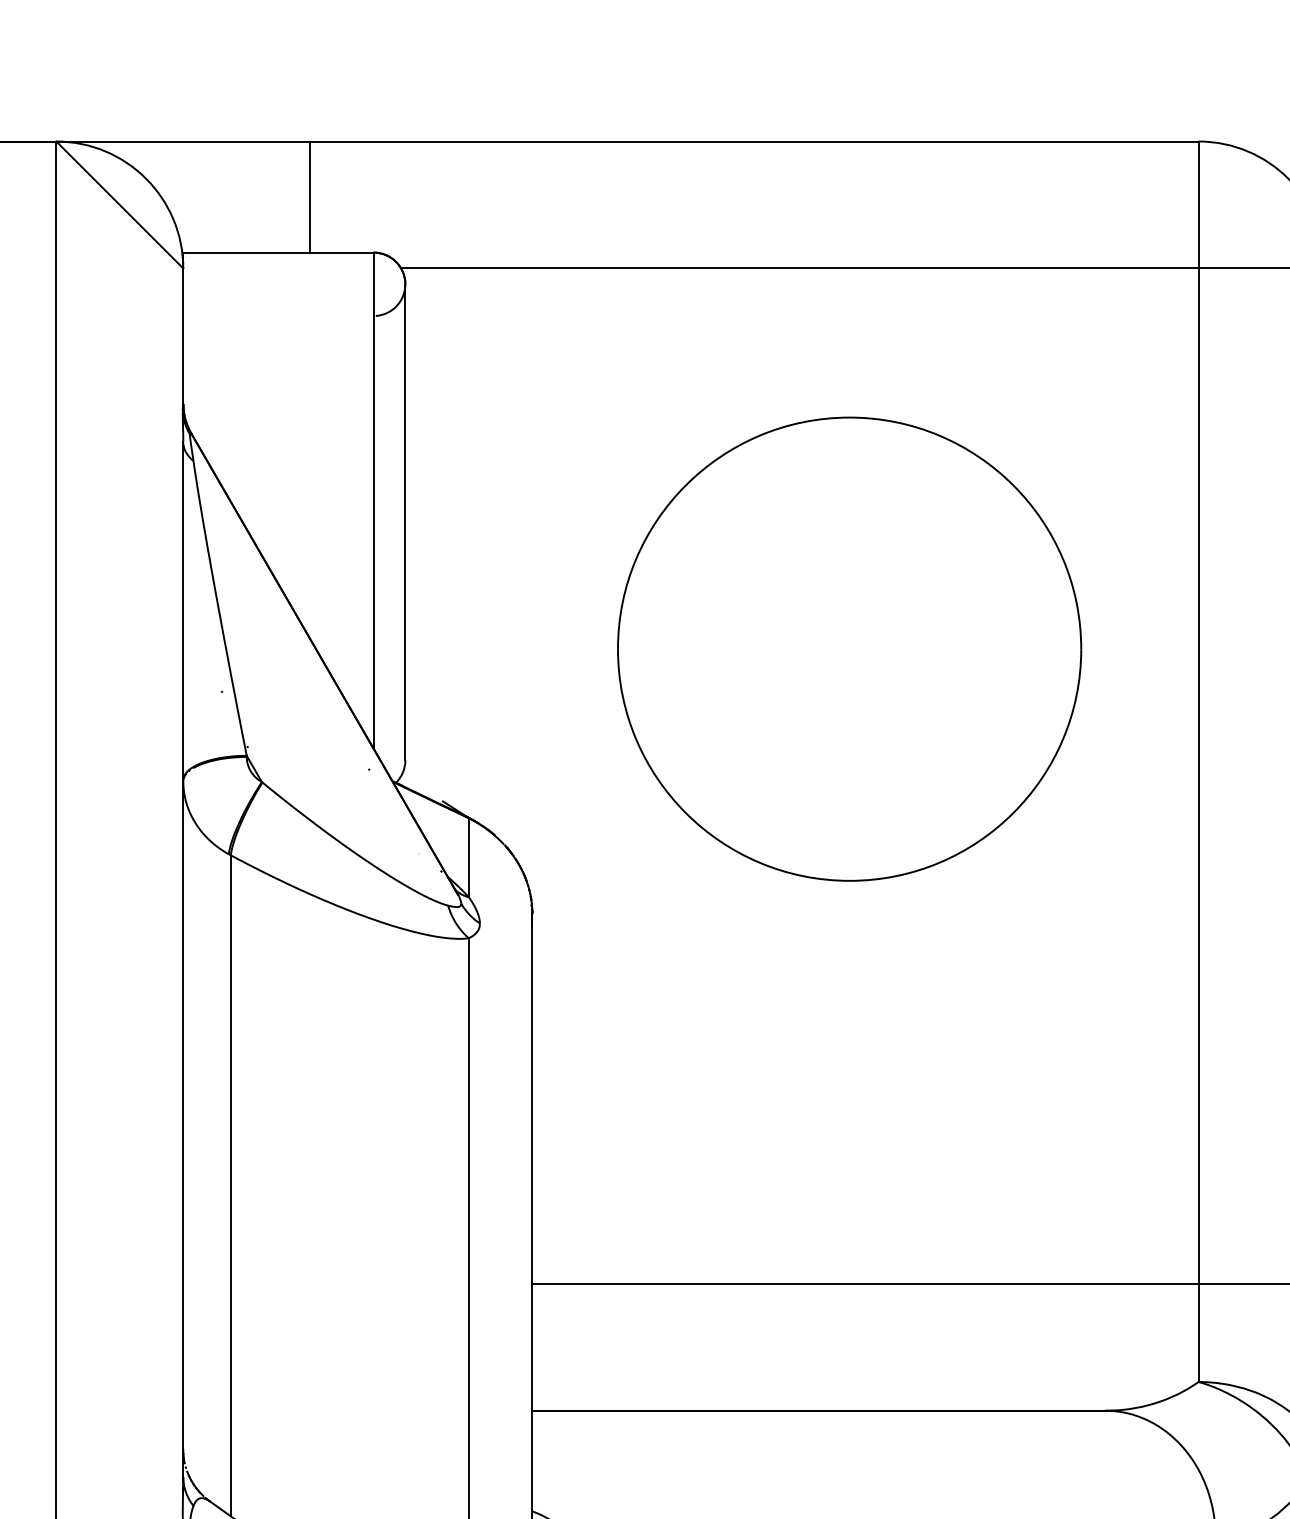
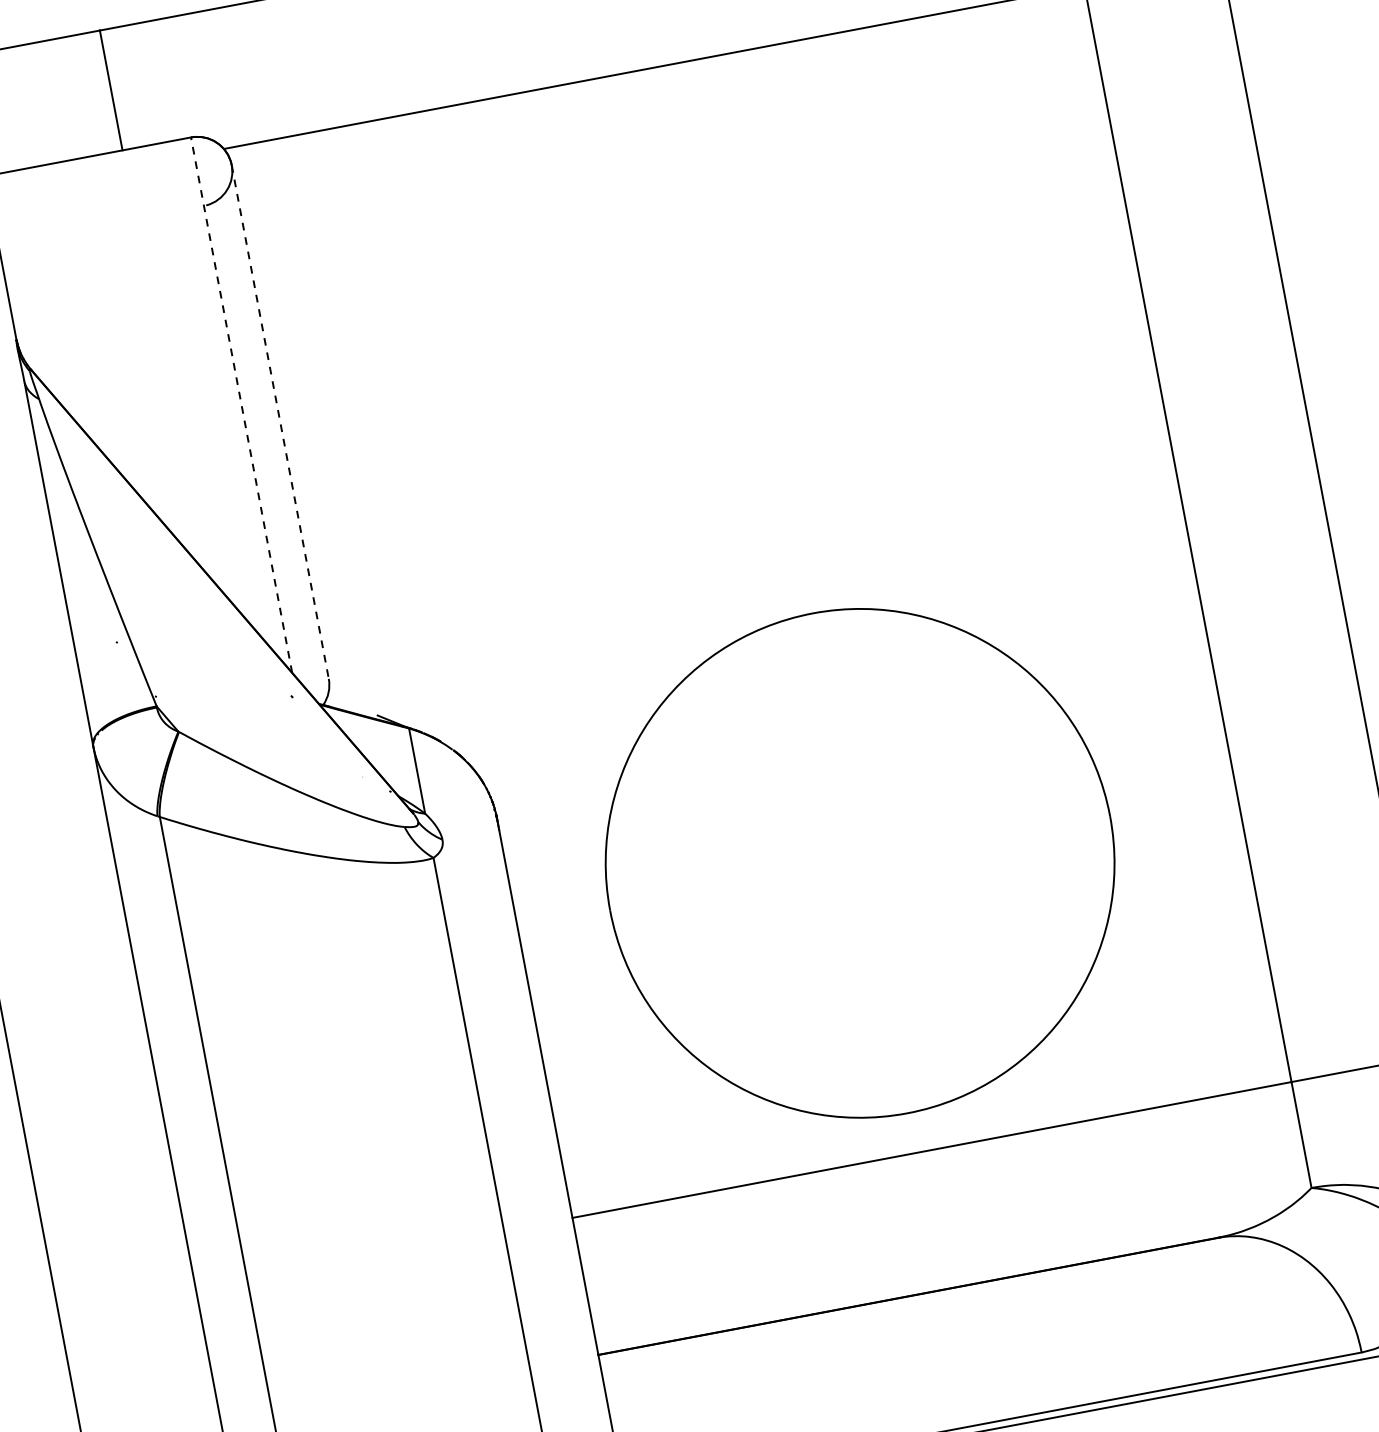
line: (373, 500) -> (241, 405), solid -> dashed
line: (405, 522) -> (280, 422), solid -> dashed
part: (849, 648) -> (859, 862), moved

